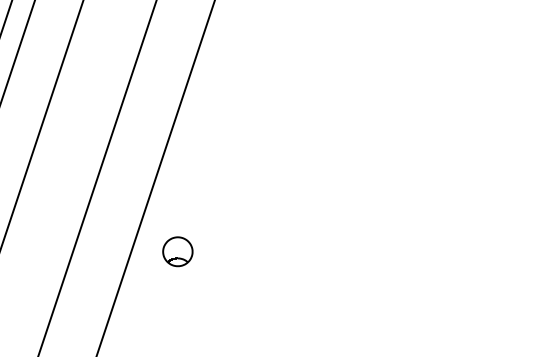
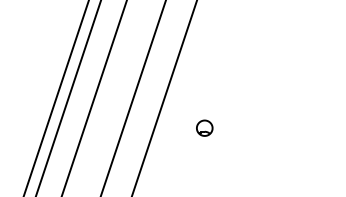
part: (177, 250) -> (204, 127), moved

